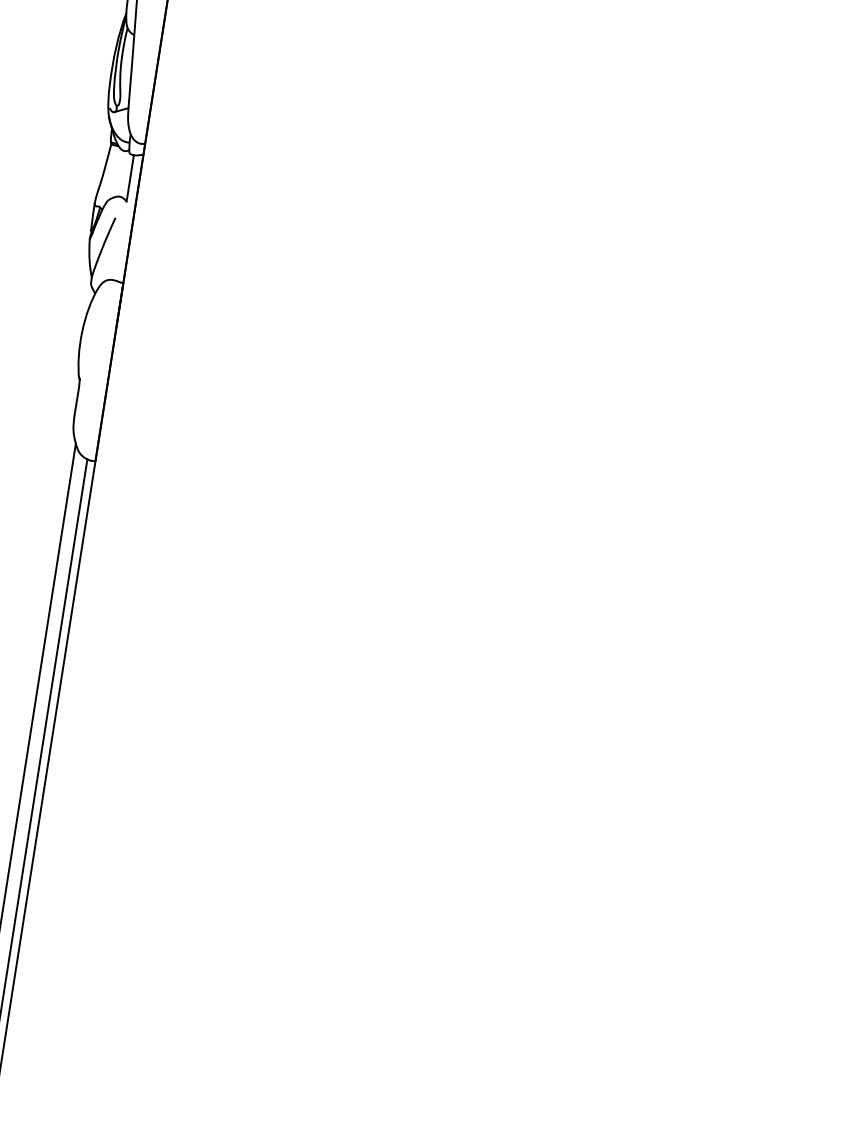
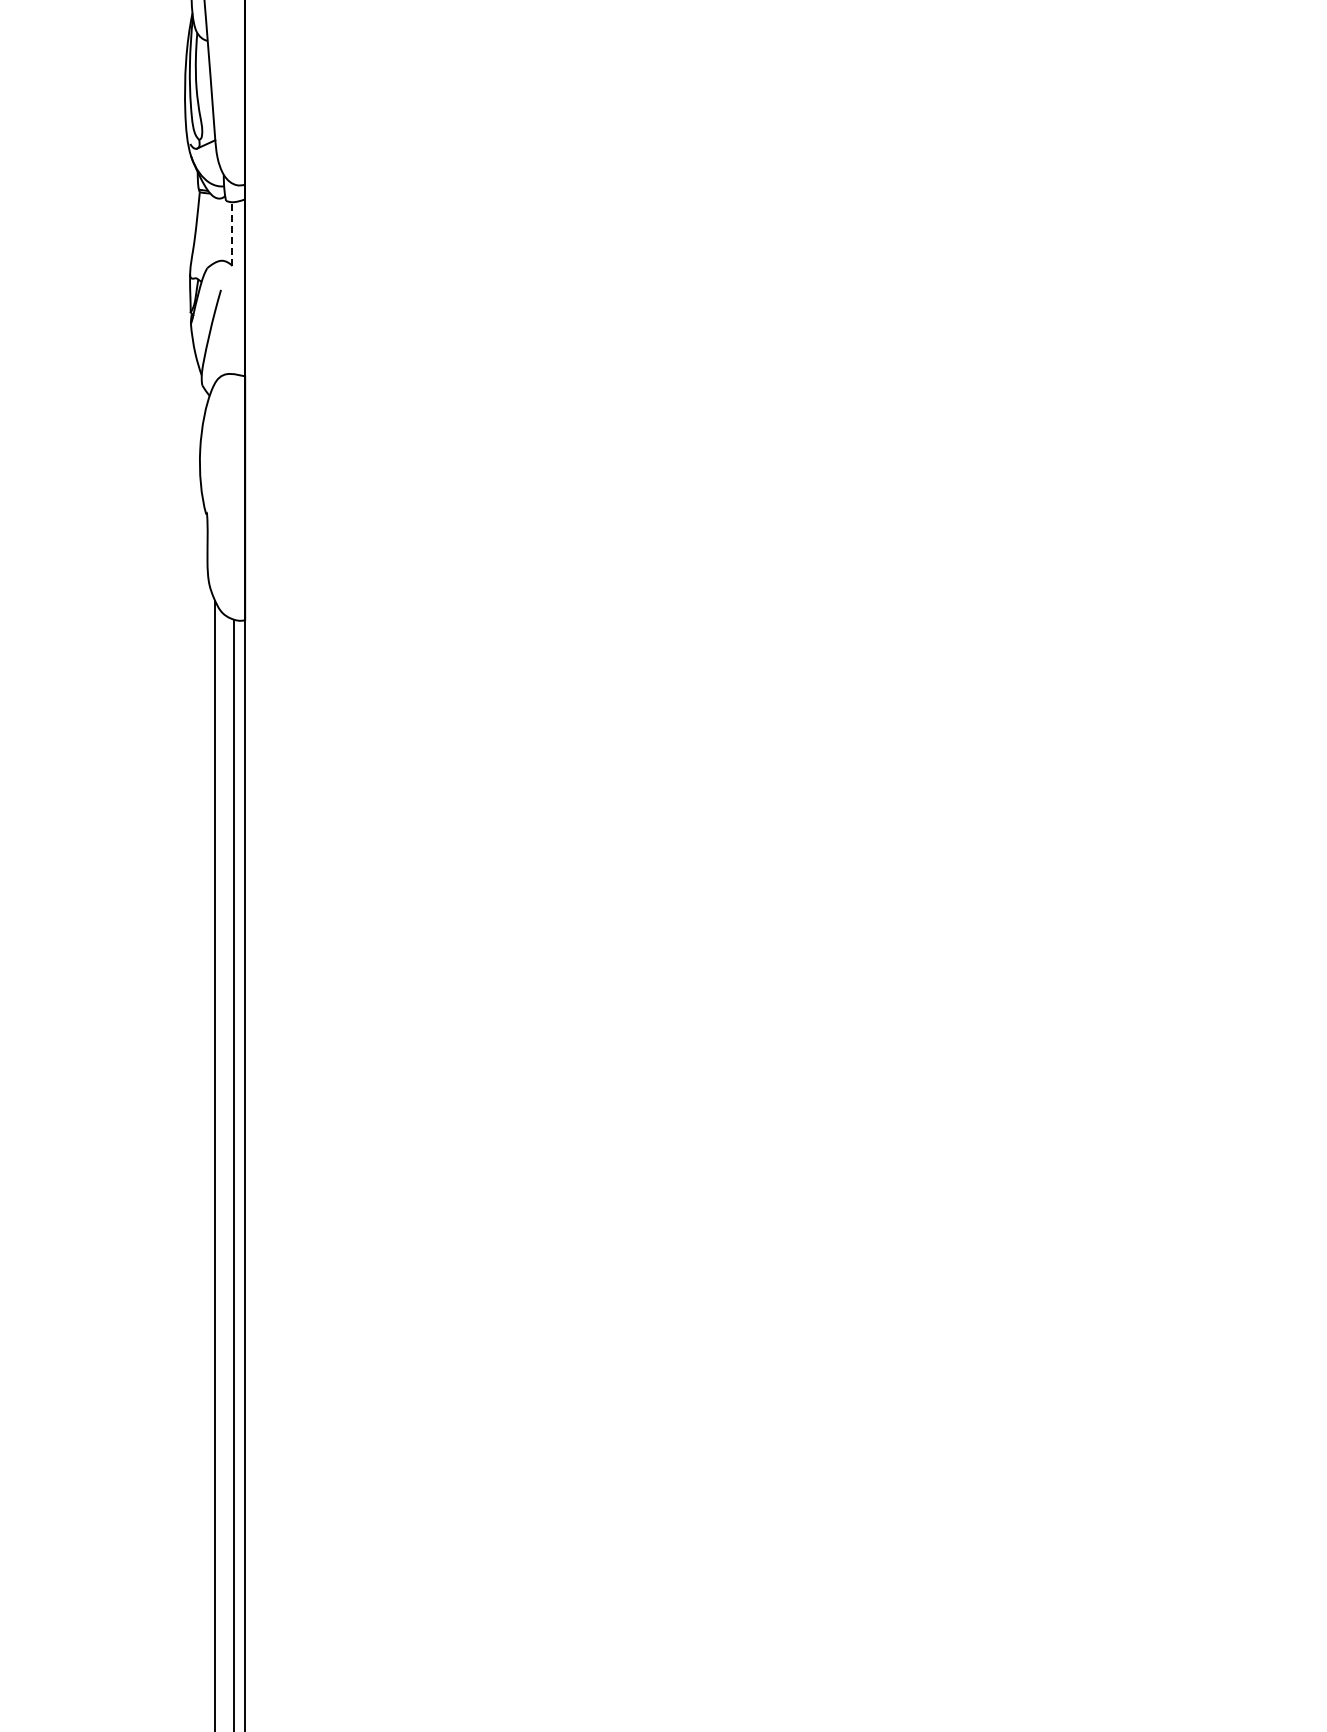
line: (130, 178) -> (232, 234), solid -> dashed

